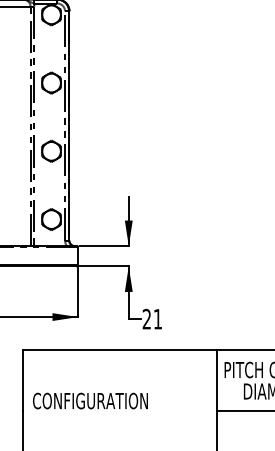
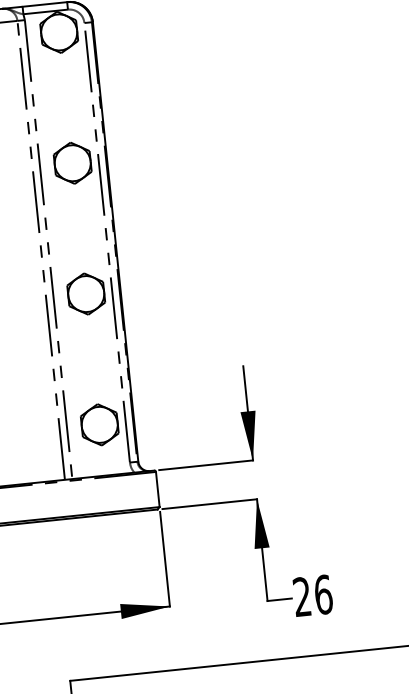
text: (157, 318) -> (322, 593), 21 -> 26

